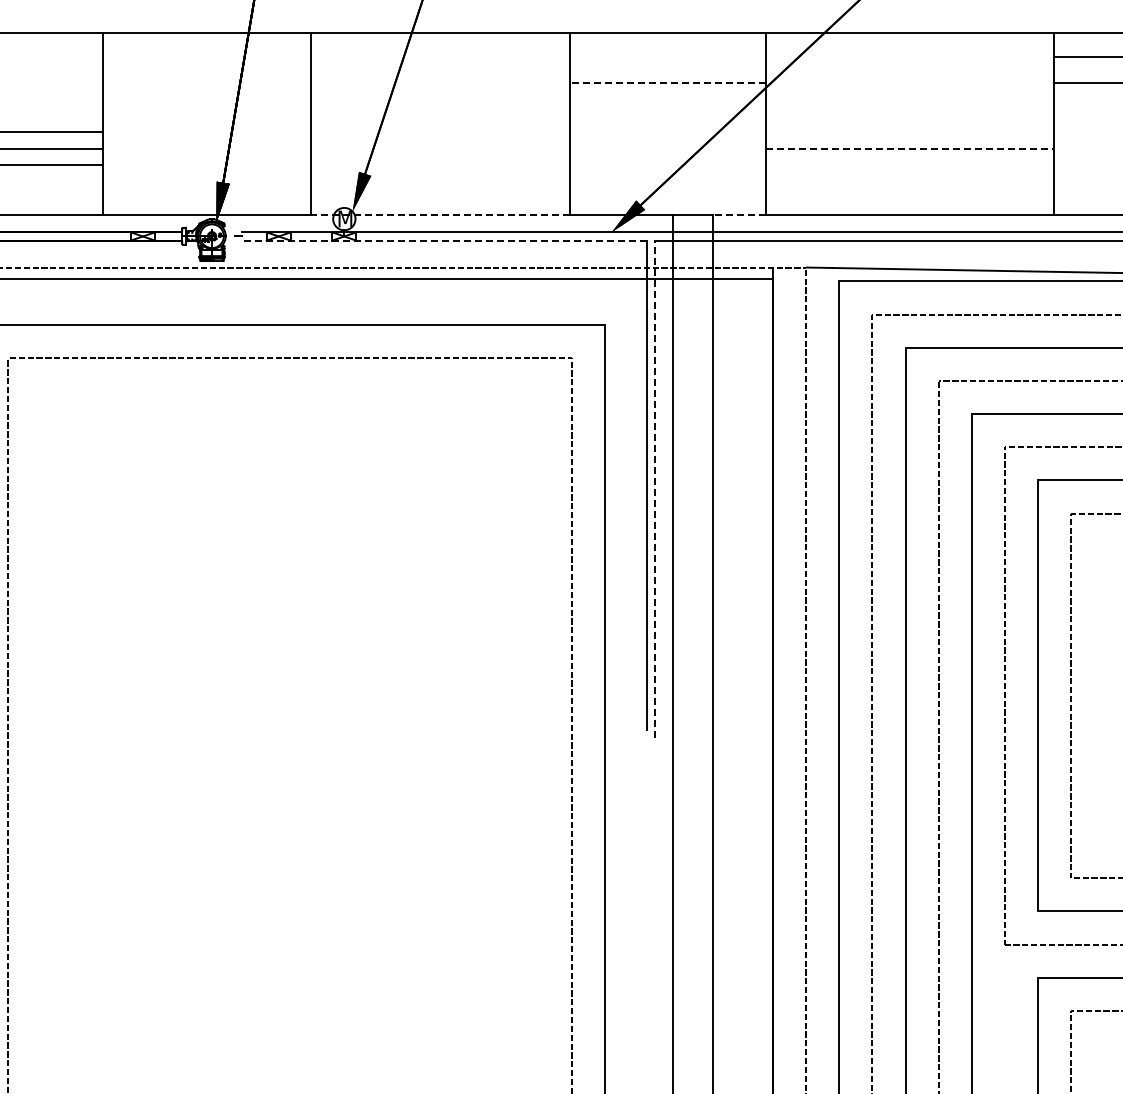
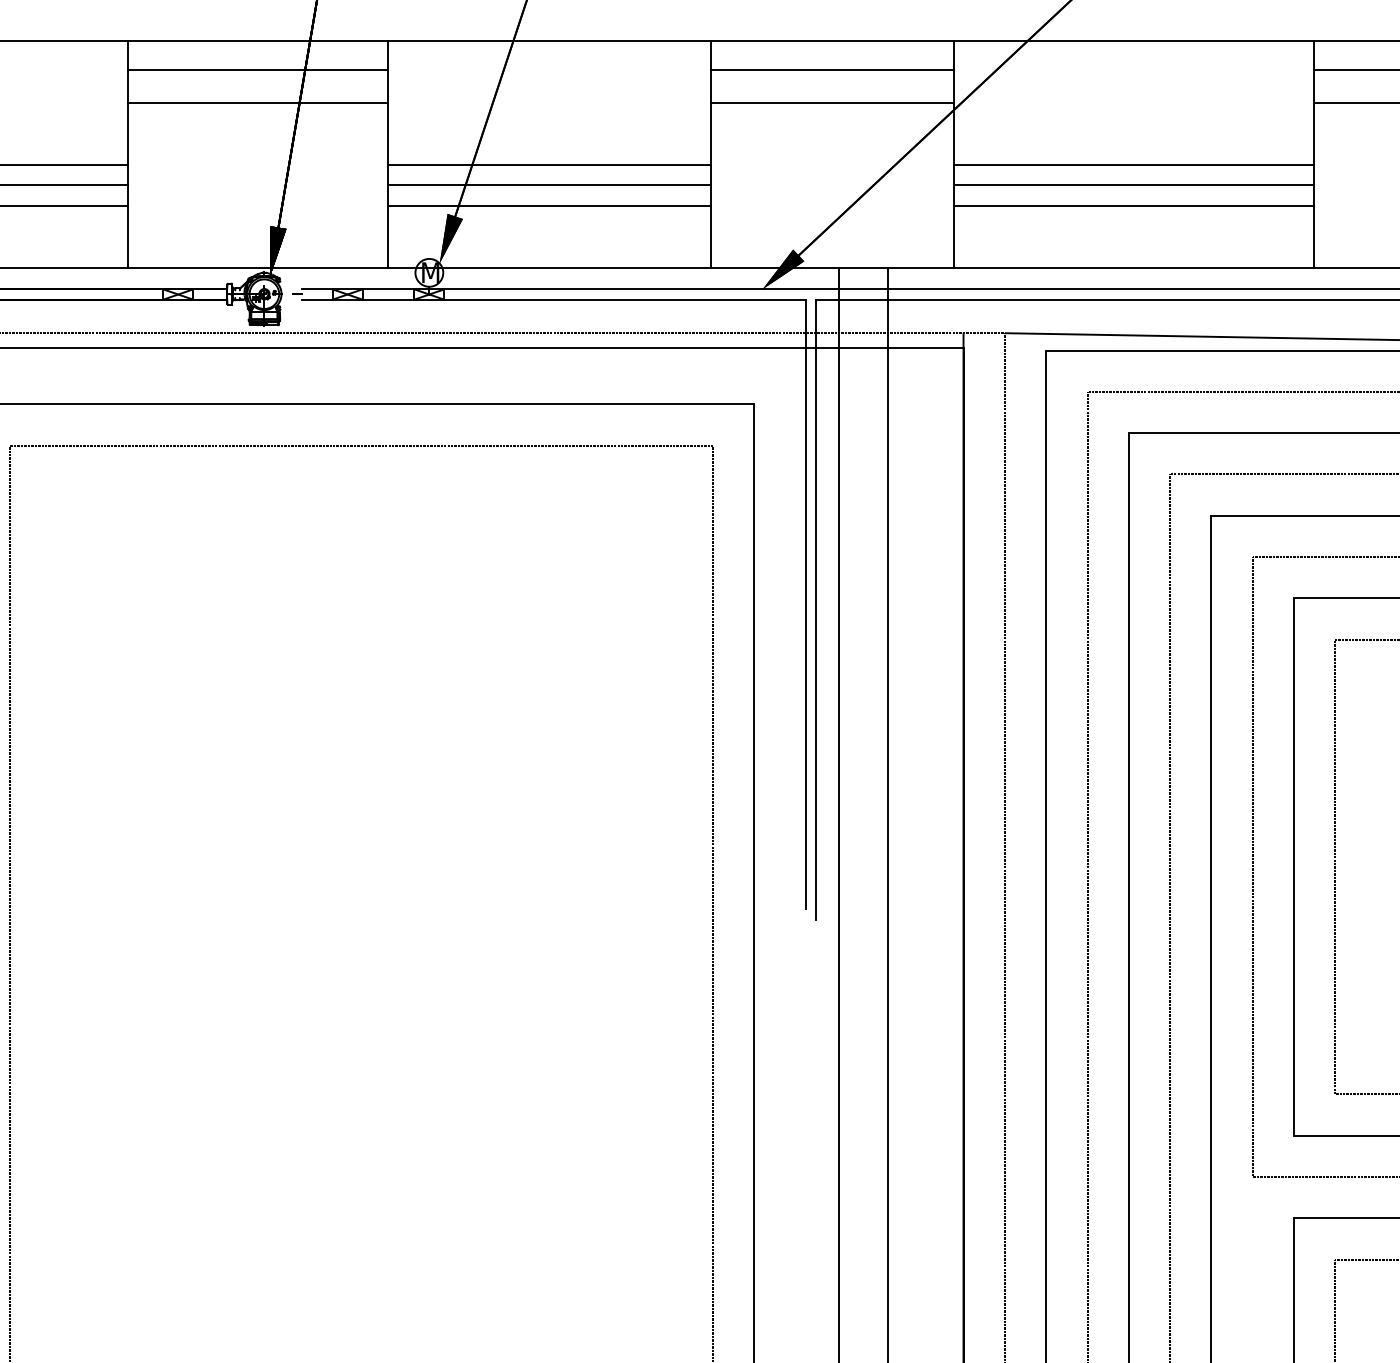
line: (206, 56) -> (257, 70), added
line: (667, 56) -> (832, 70), added
line: (206, 82) -> (257, 102), added
line: (667, 82) -> (832, 102), dashed -> solid
line: (440, 132) -> (549, 164), added
line: (909, 132) -> (1133, 164), added
line: (440, 148) -> (549, 184), added
line: (910, 148) -> (1134, 184), dashed -> solid
line: (440, 165) -> (549, 206), added
line: (909, 165) -> (1133, 206), added
line: (440, 215) -> (549, 268), dashed -> solid
line: (739, 215) -> (921, 268), dashed -> solid
line: (443, 240) -> (552, 299), dashed -> solid
line: (654, 489) -> (815, 609), dashed -> solid

